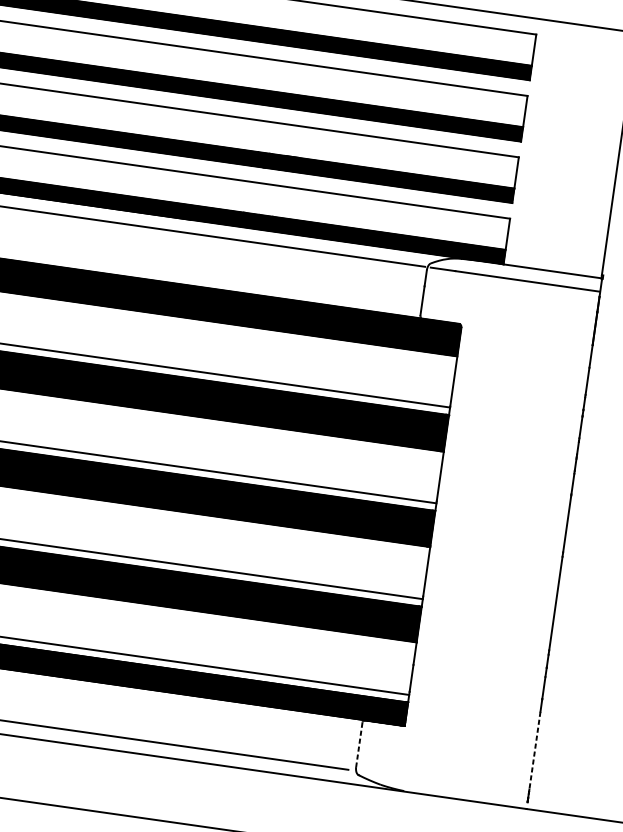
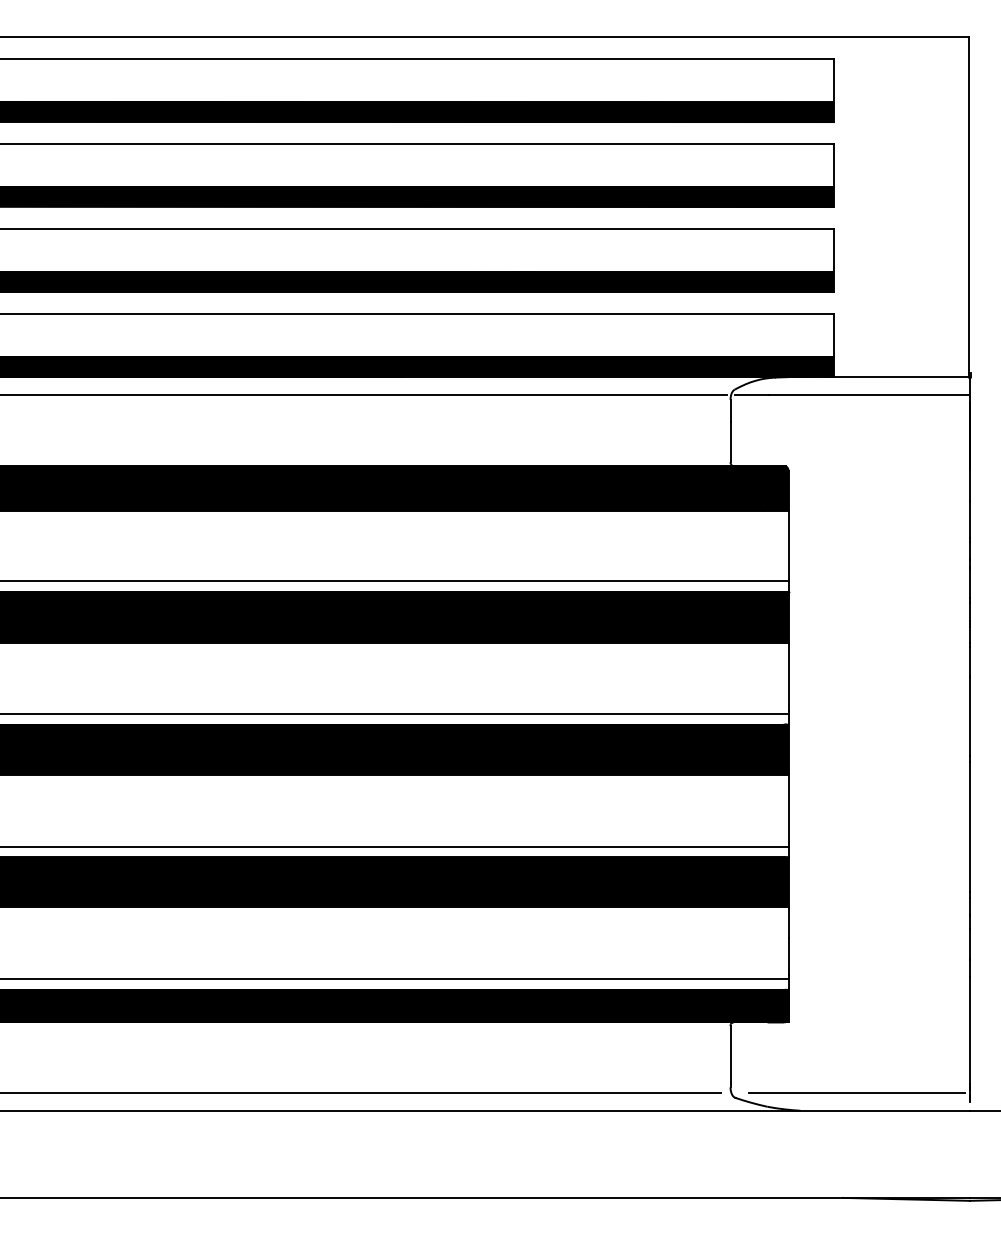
line: (359, 744) -> (730, 1056), dashed -> solid
line: (534, 750) -> (969, 1030), dashed -> solid
line: (446, 783) -> (856, 1092), added

